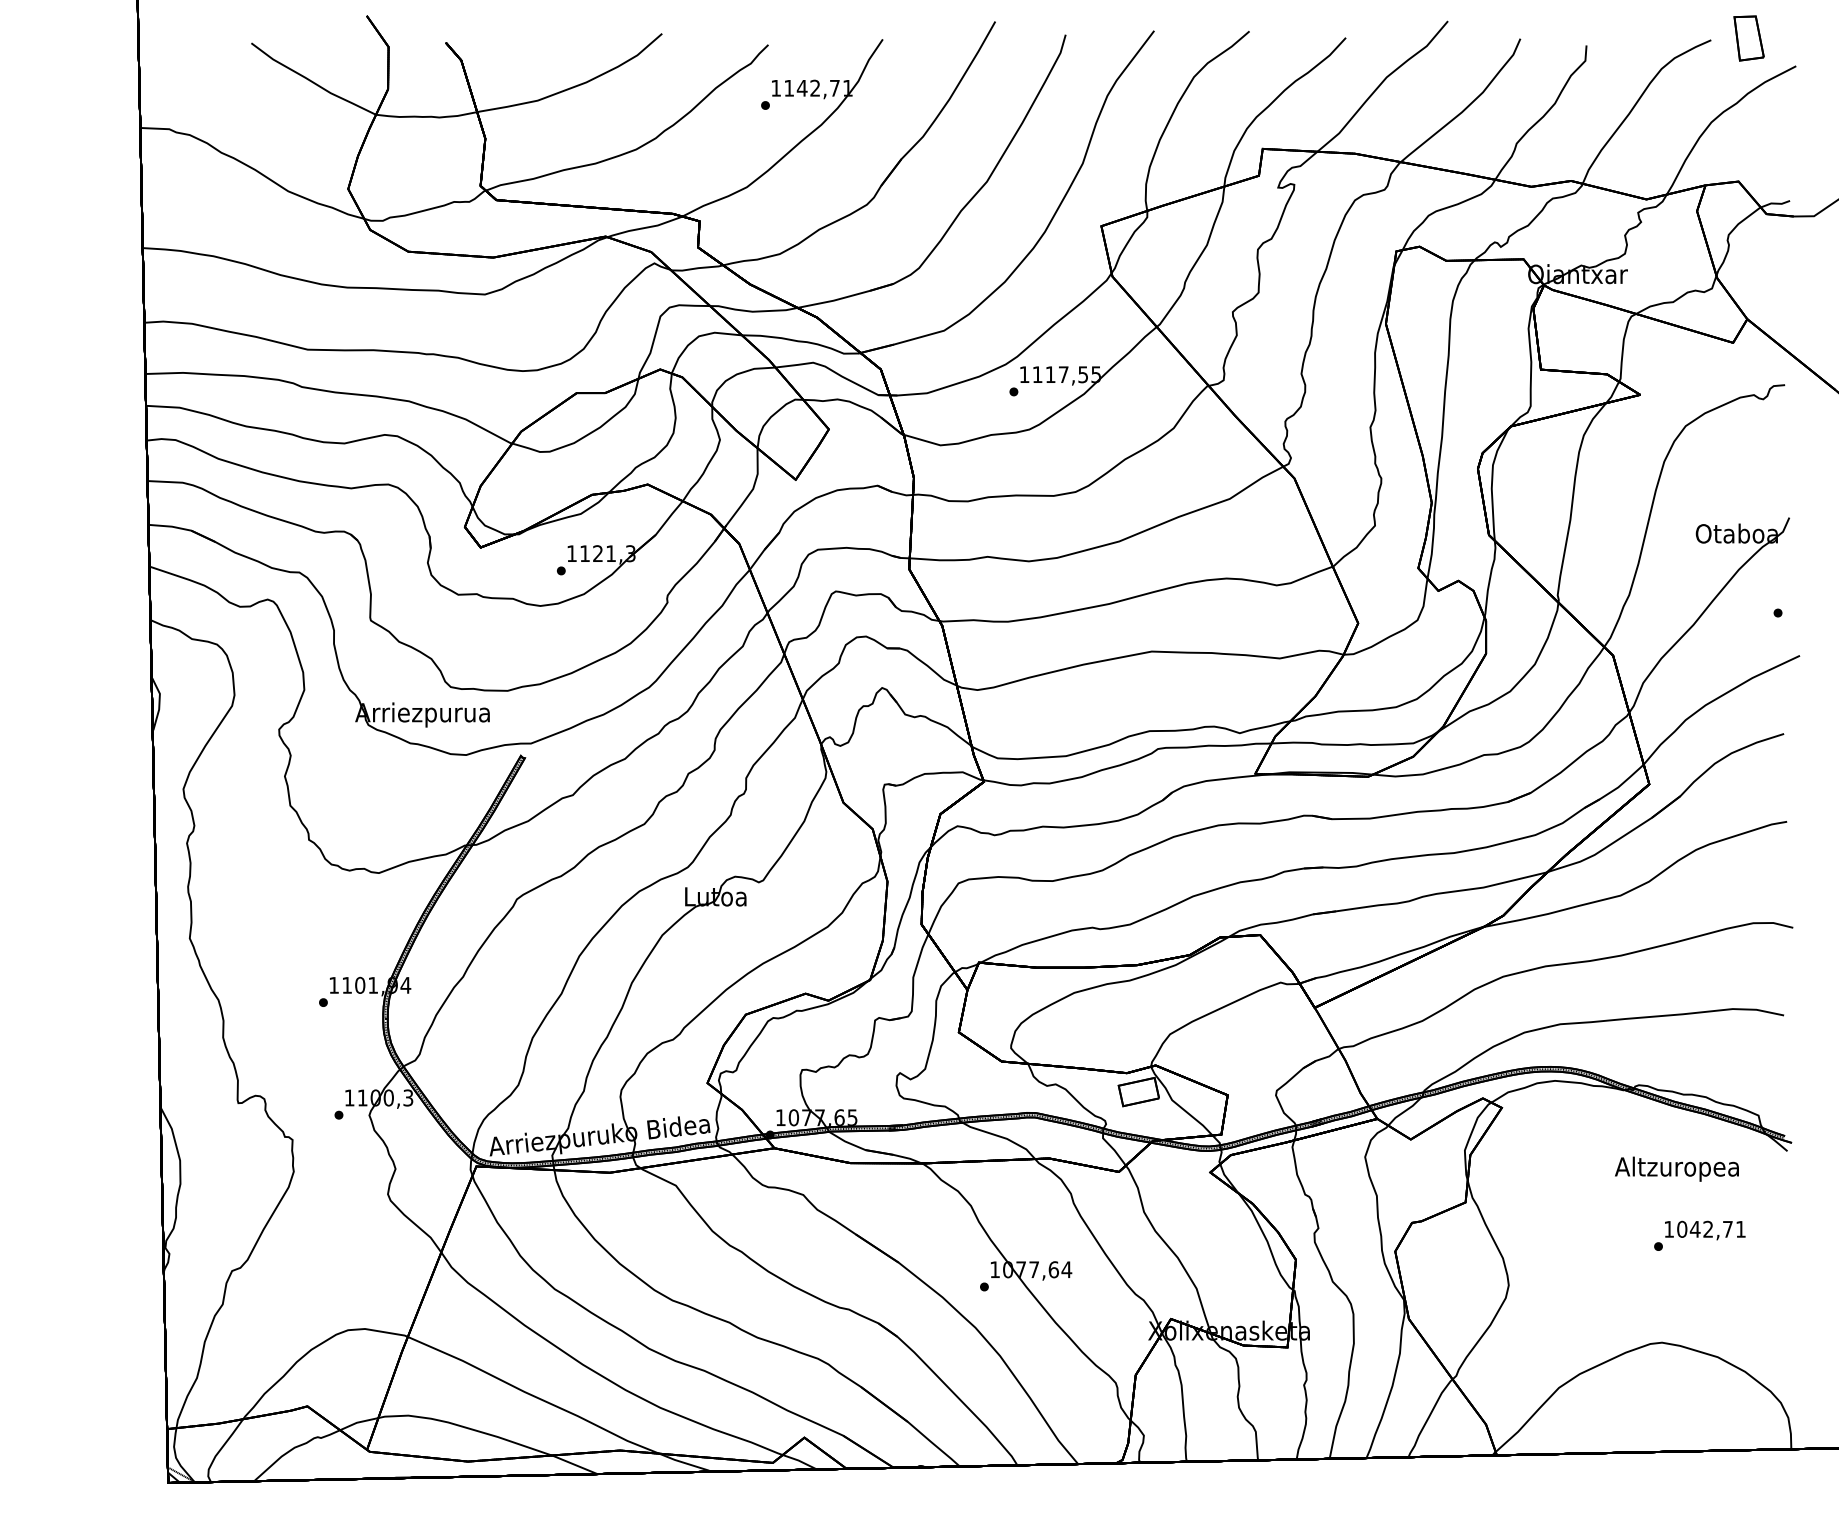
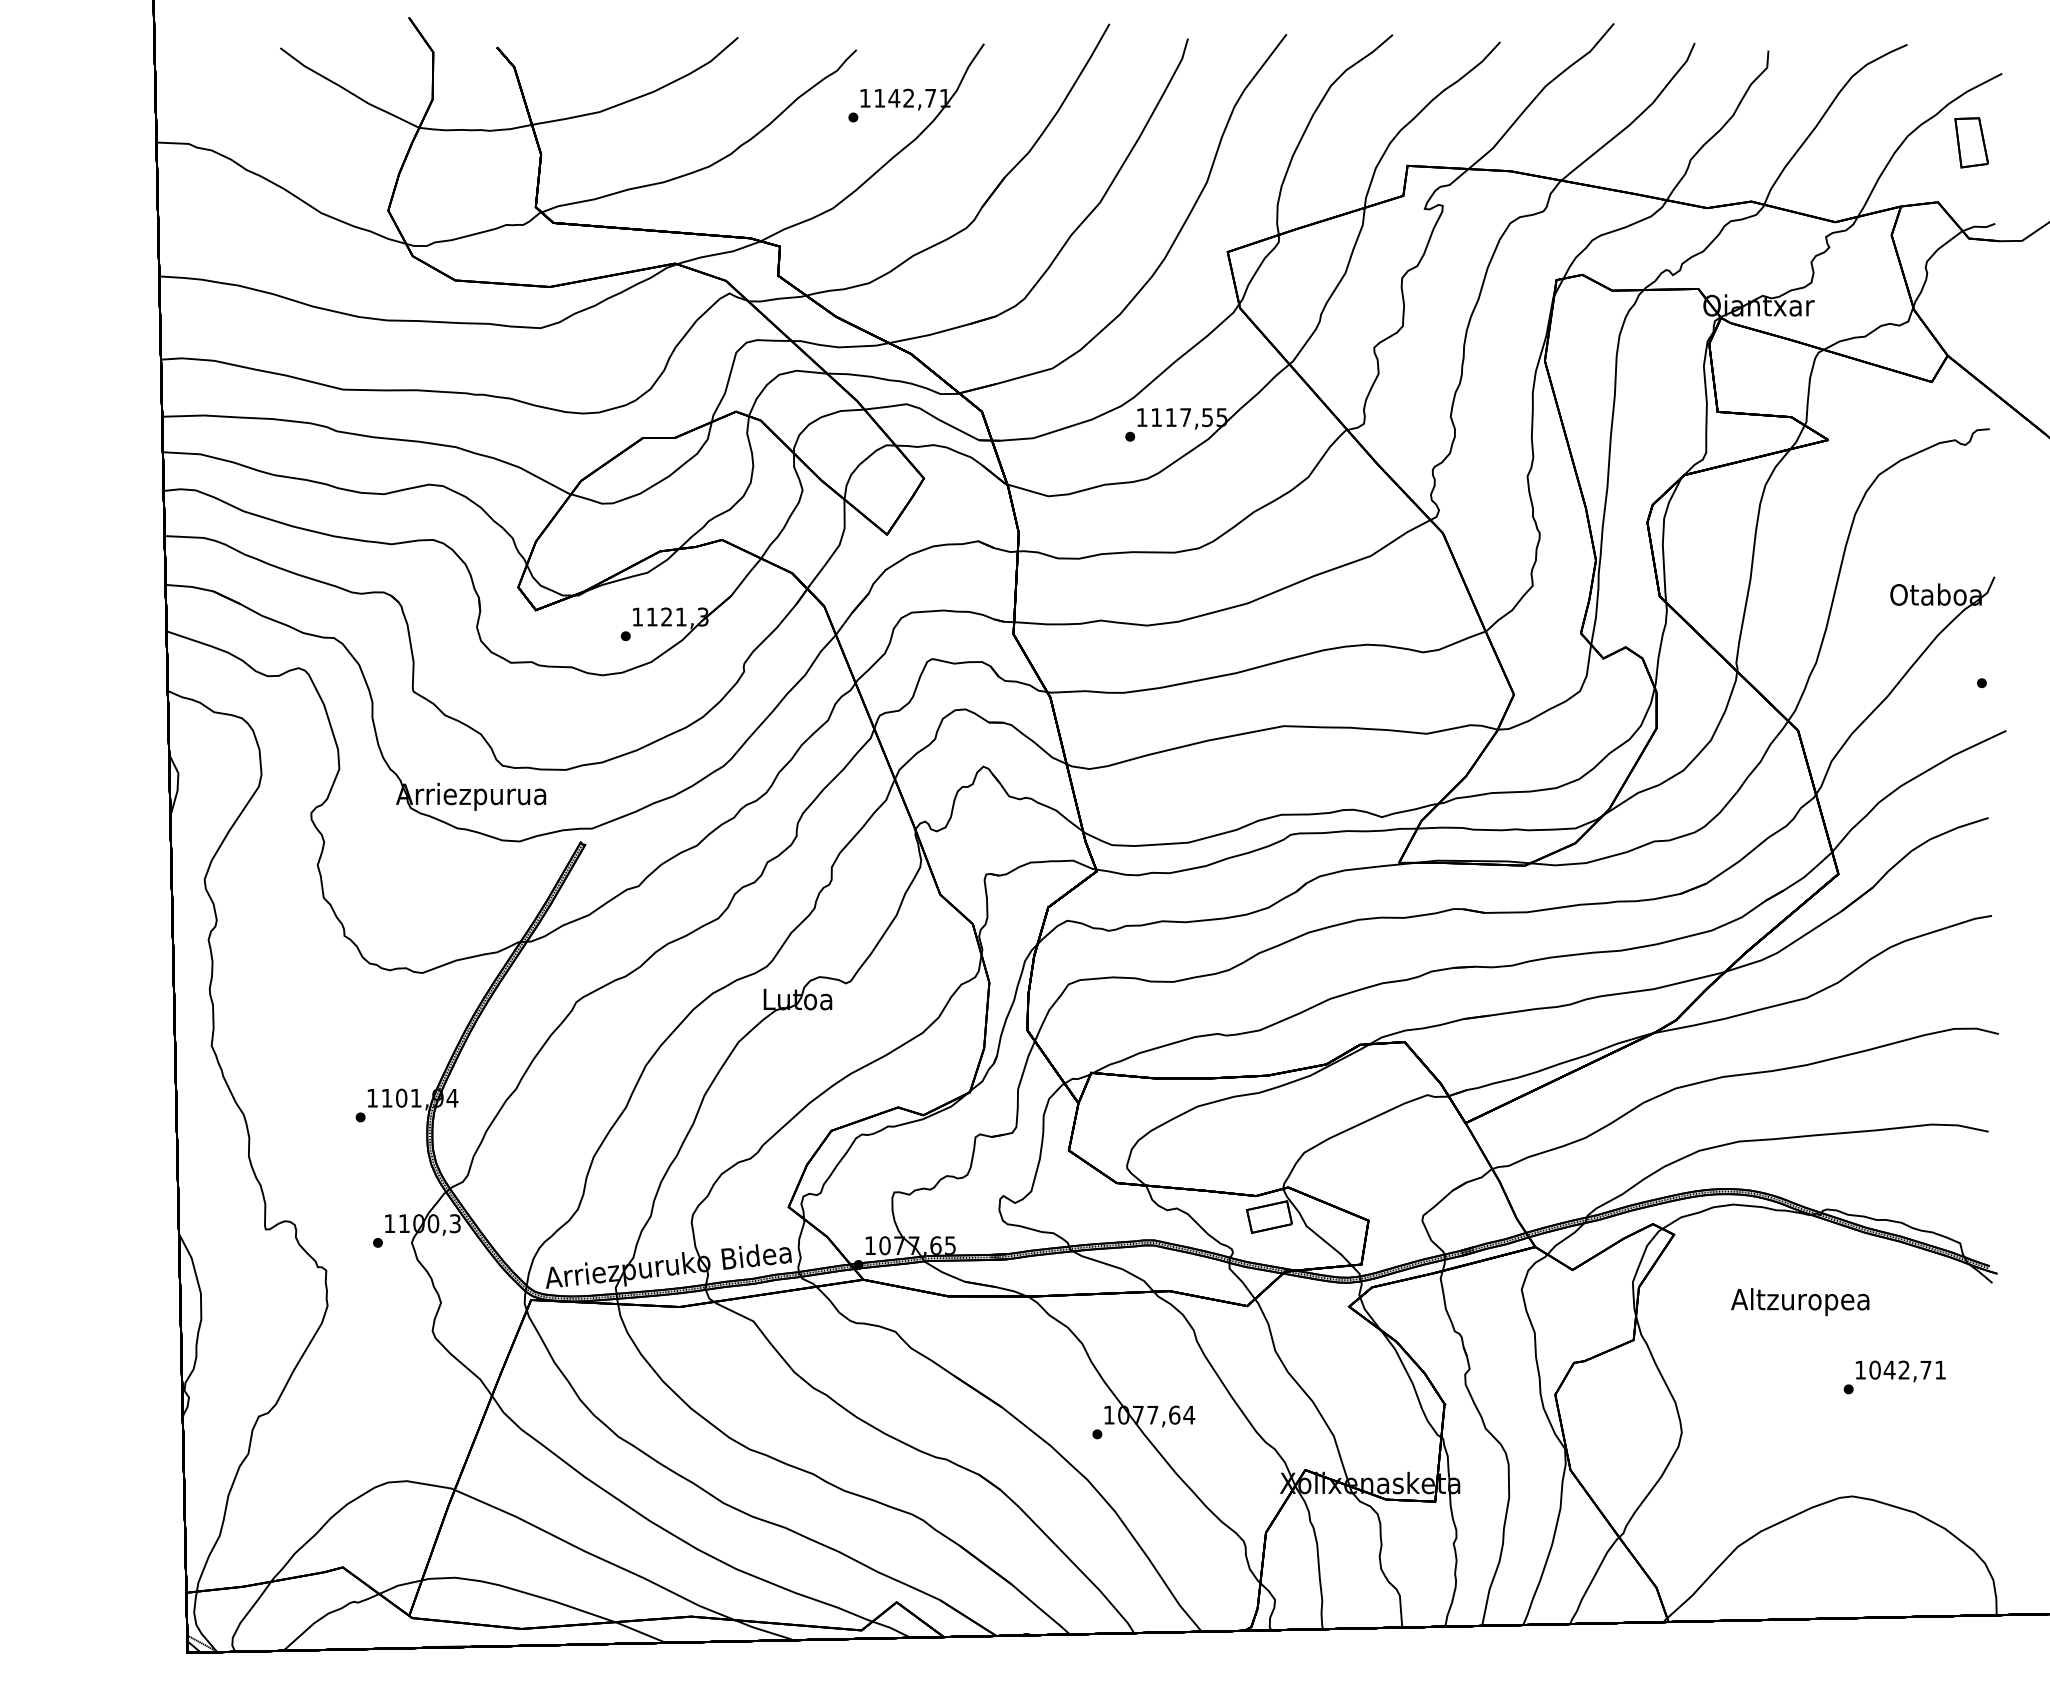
part: (1748, 38) -> (1971, 142), moved
text: (1677, 1169) -> (1800, 1302), moved

